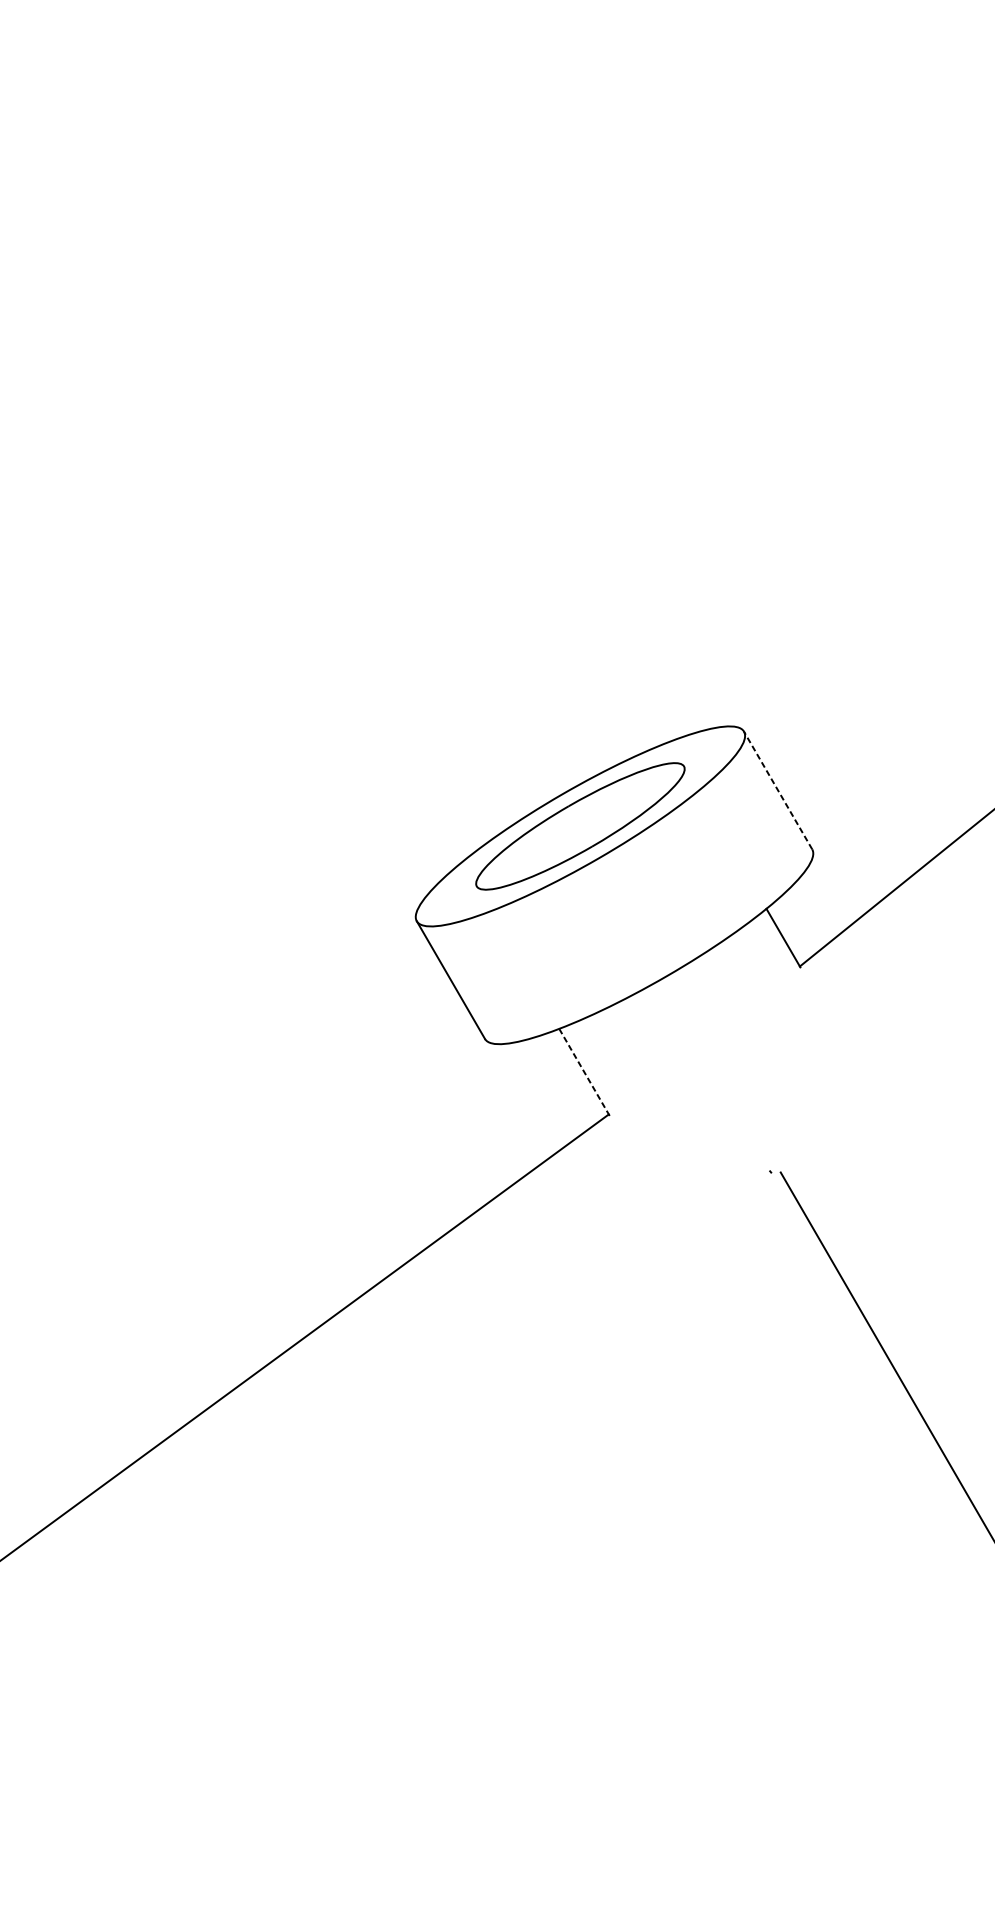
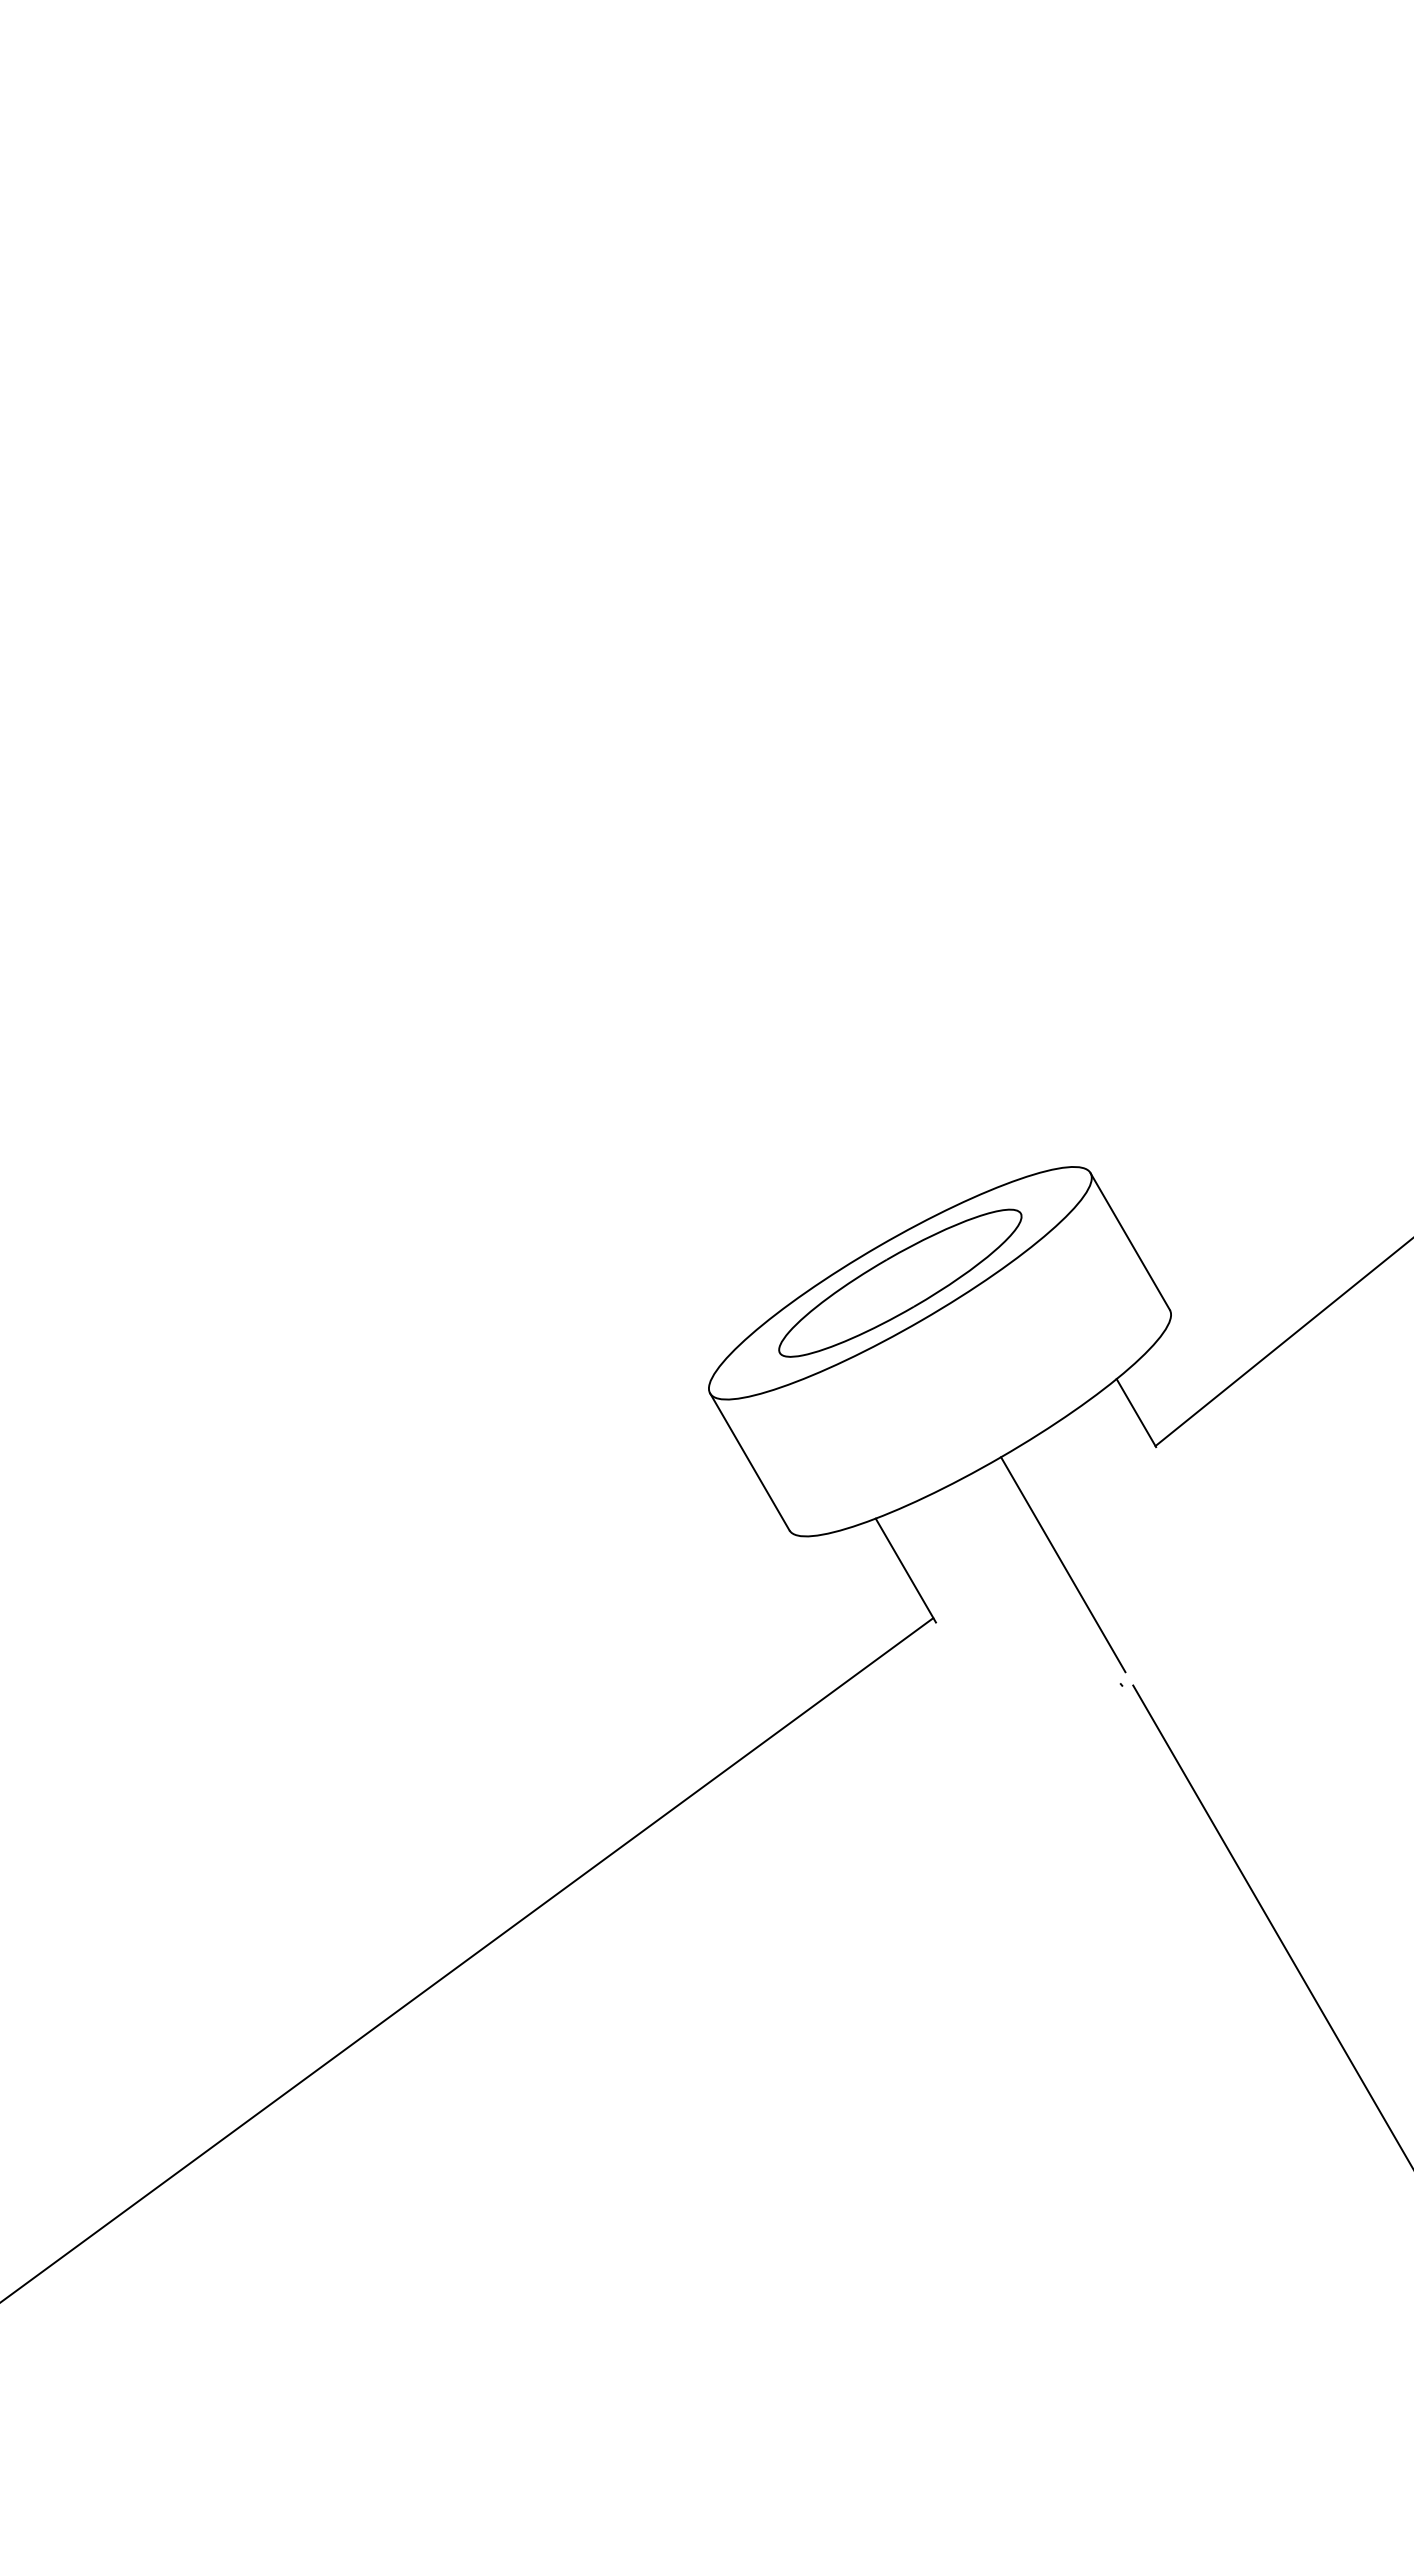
line: (777, 790) -> (1129, 1241), dashed -> solid
line: (720, 1068) -> (1063, 1564), added
line: (585, 1074) -> (906, 1571), dashed -> solid

